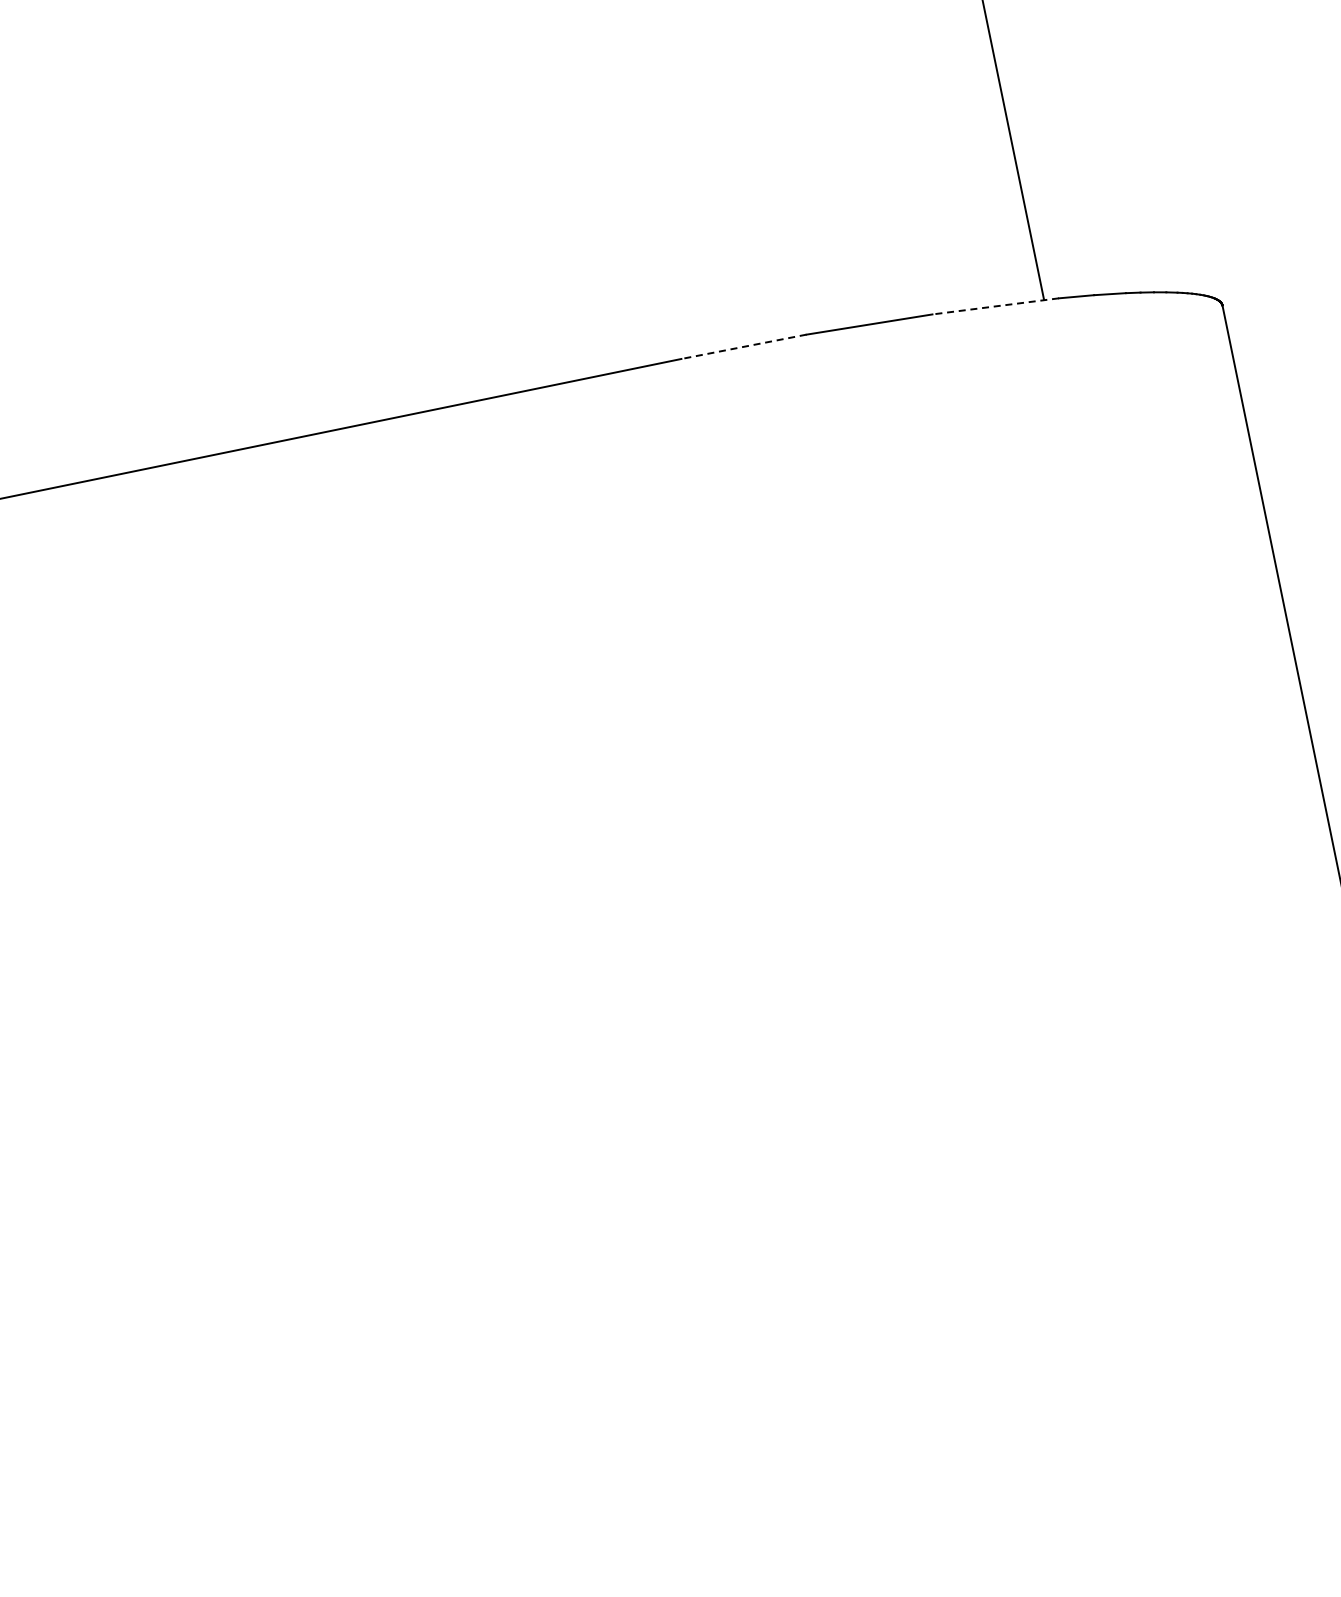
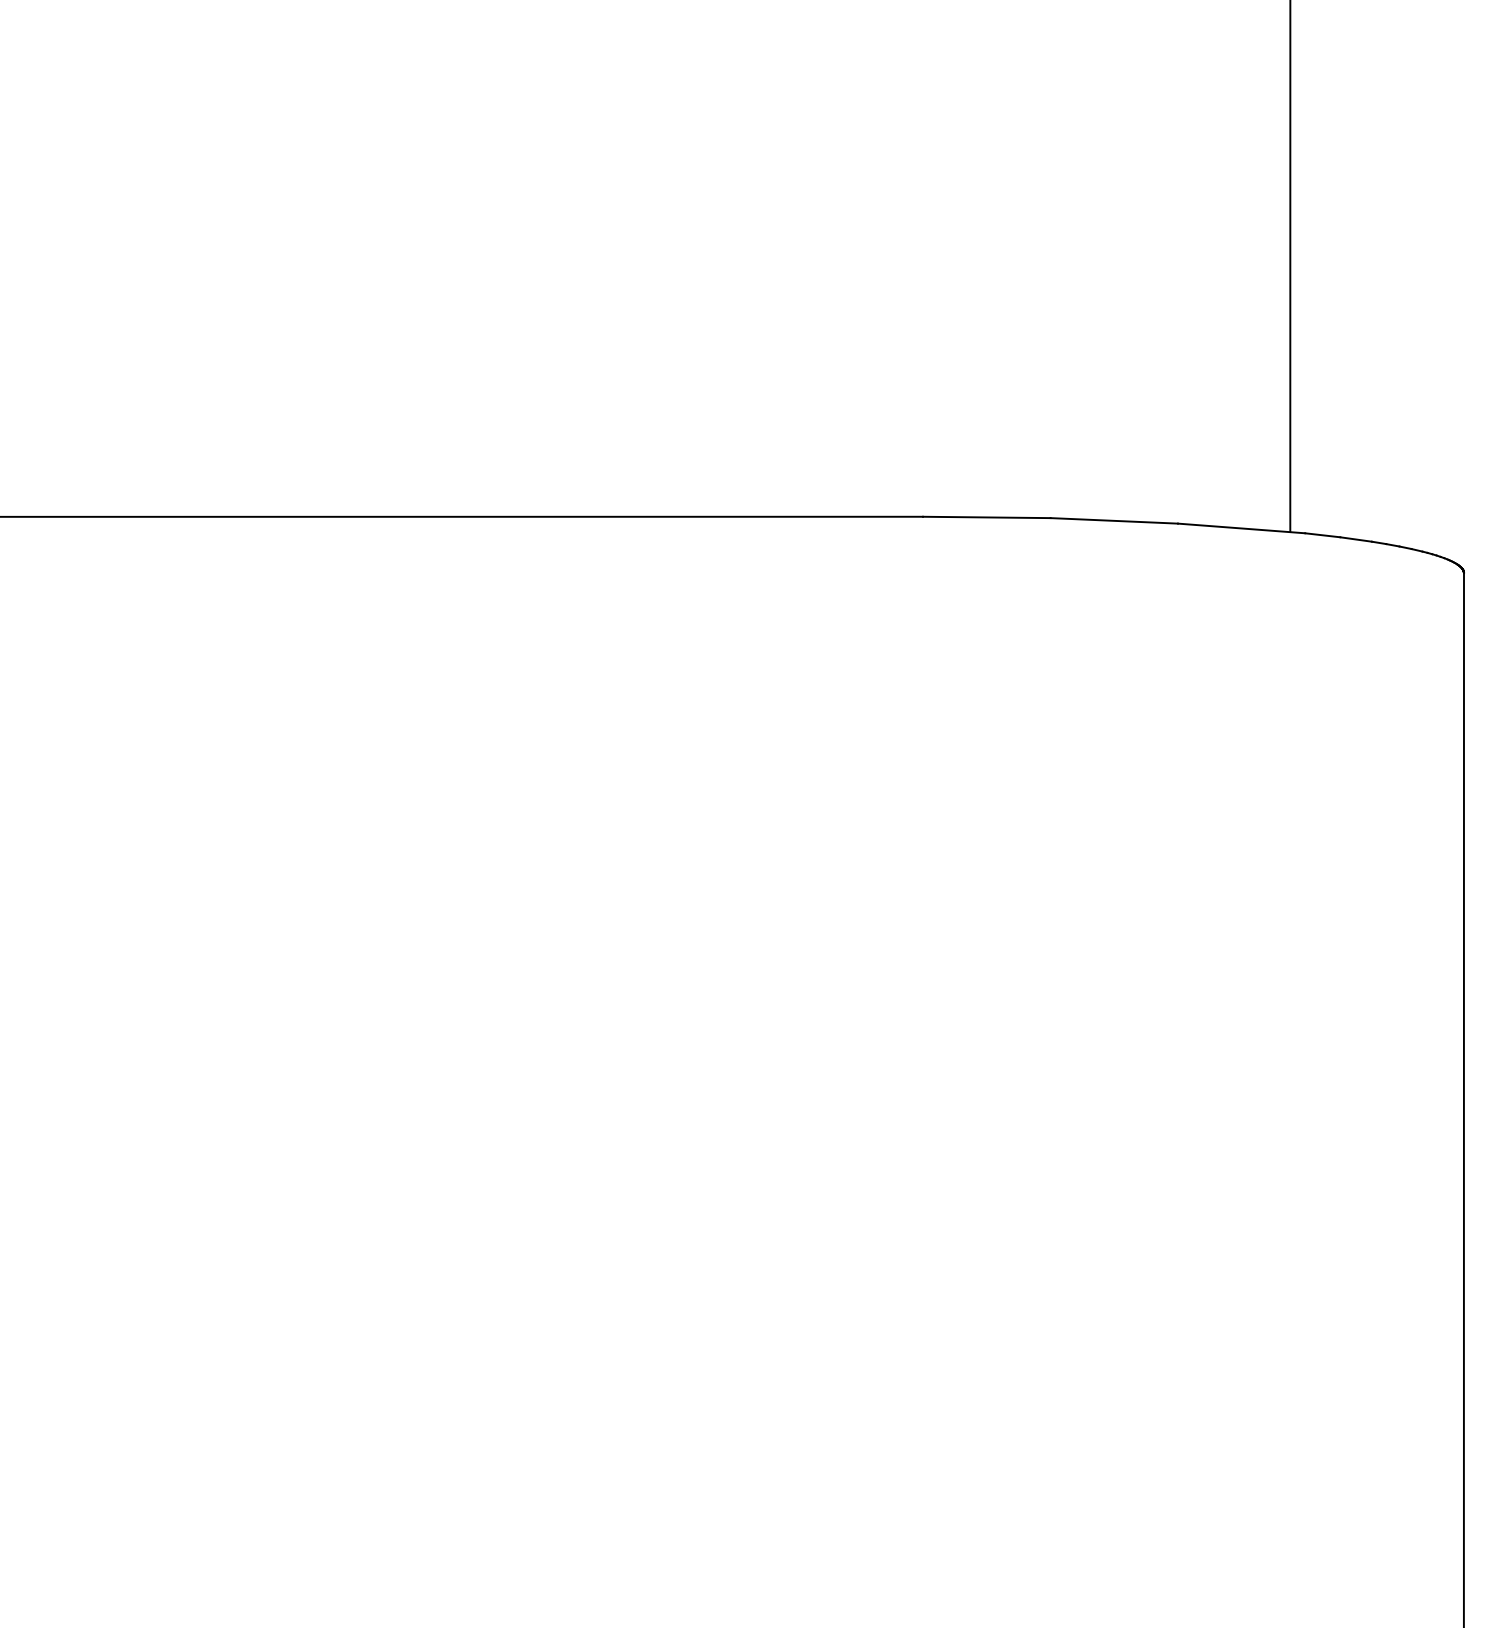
line: (995, 306) -> (1241, 528), dashed -> solid
line: (743, 346) -> (986, 517), dashed -> solid

